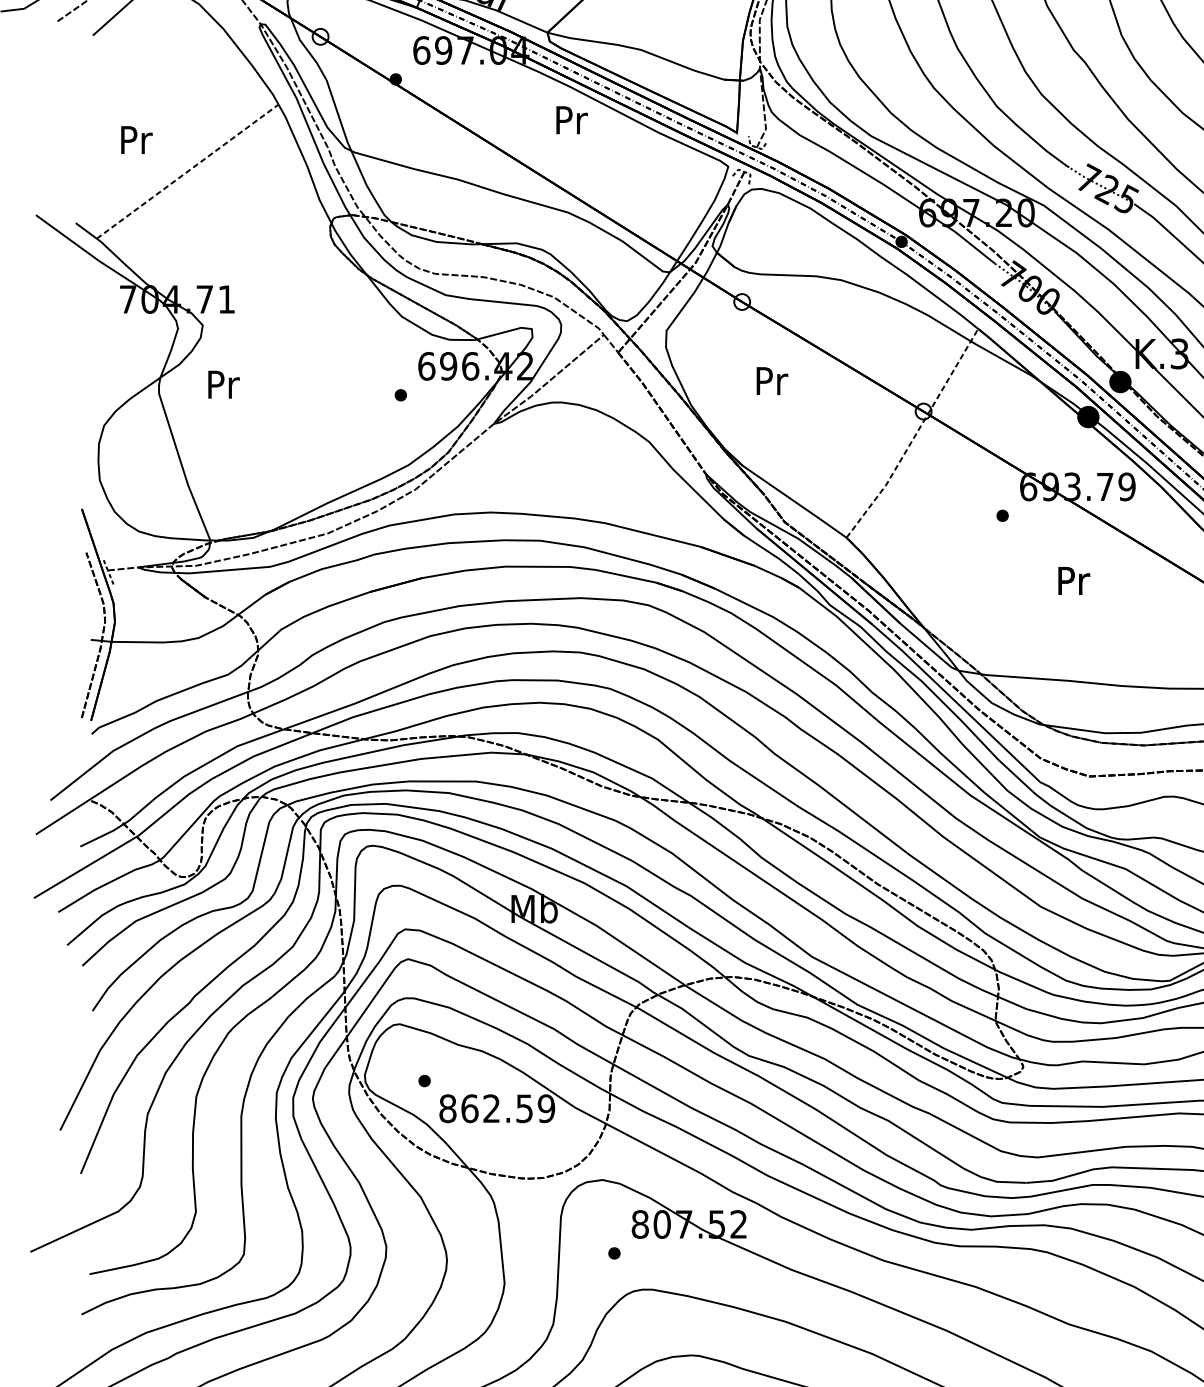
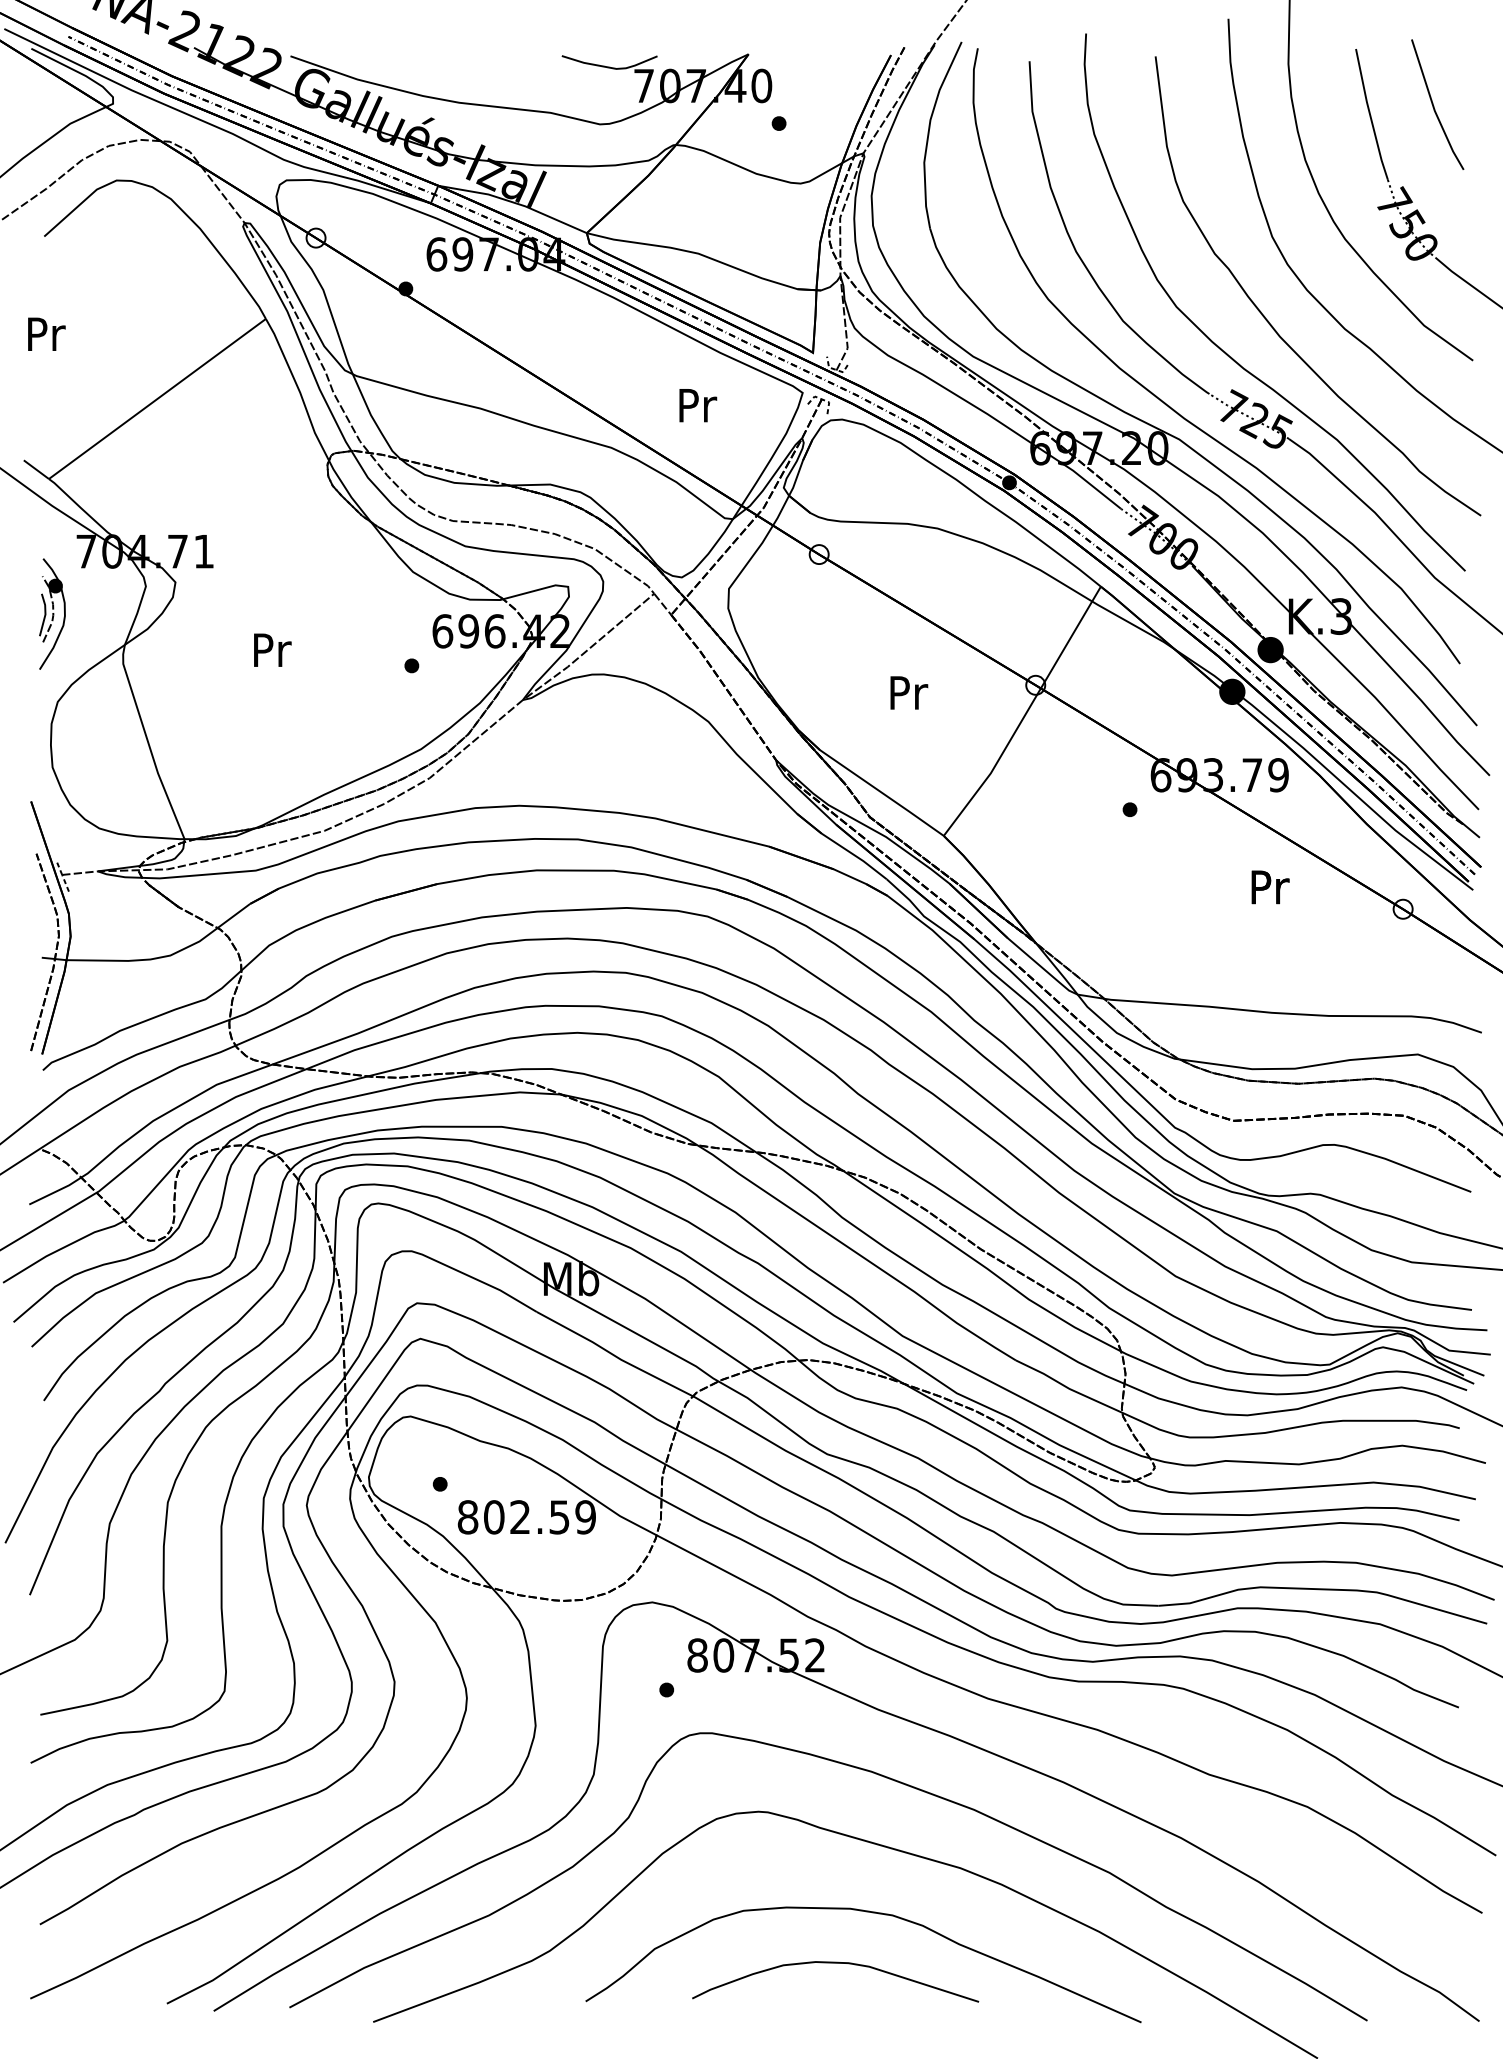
text: (572, 120) -> (698, 405), moved
text: (136, 139) -> (46, 333), moved
line: (187, 171) -> (157, 398), dashed -> solid
part: (99, 351) -> (52, 613), added
text: (772, 380) -> (909, 692), moved
text: (223, 384) -> (272, 649), moved
line: (915, 435) -> (1026, 713), dashed -> solid
text: (1074, 580) -> (1270, 887), moved
text: (470, 1108) -> (494, 1517), 862.59 -> 802.59

